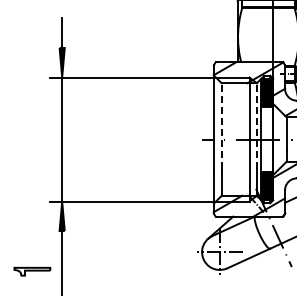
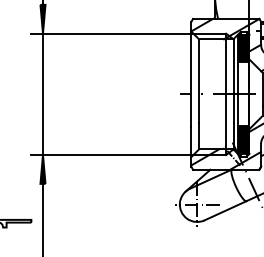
line: (221, 126) -> (198, 81), dashed -> solid
line: (256, 126) -> (233, 81), dashed -> solid

